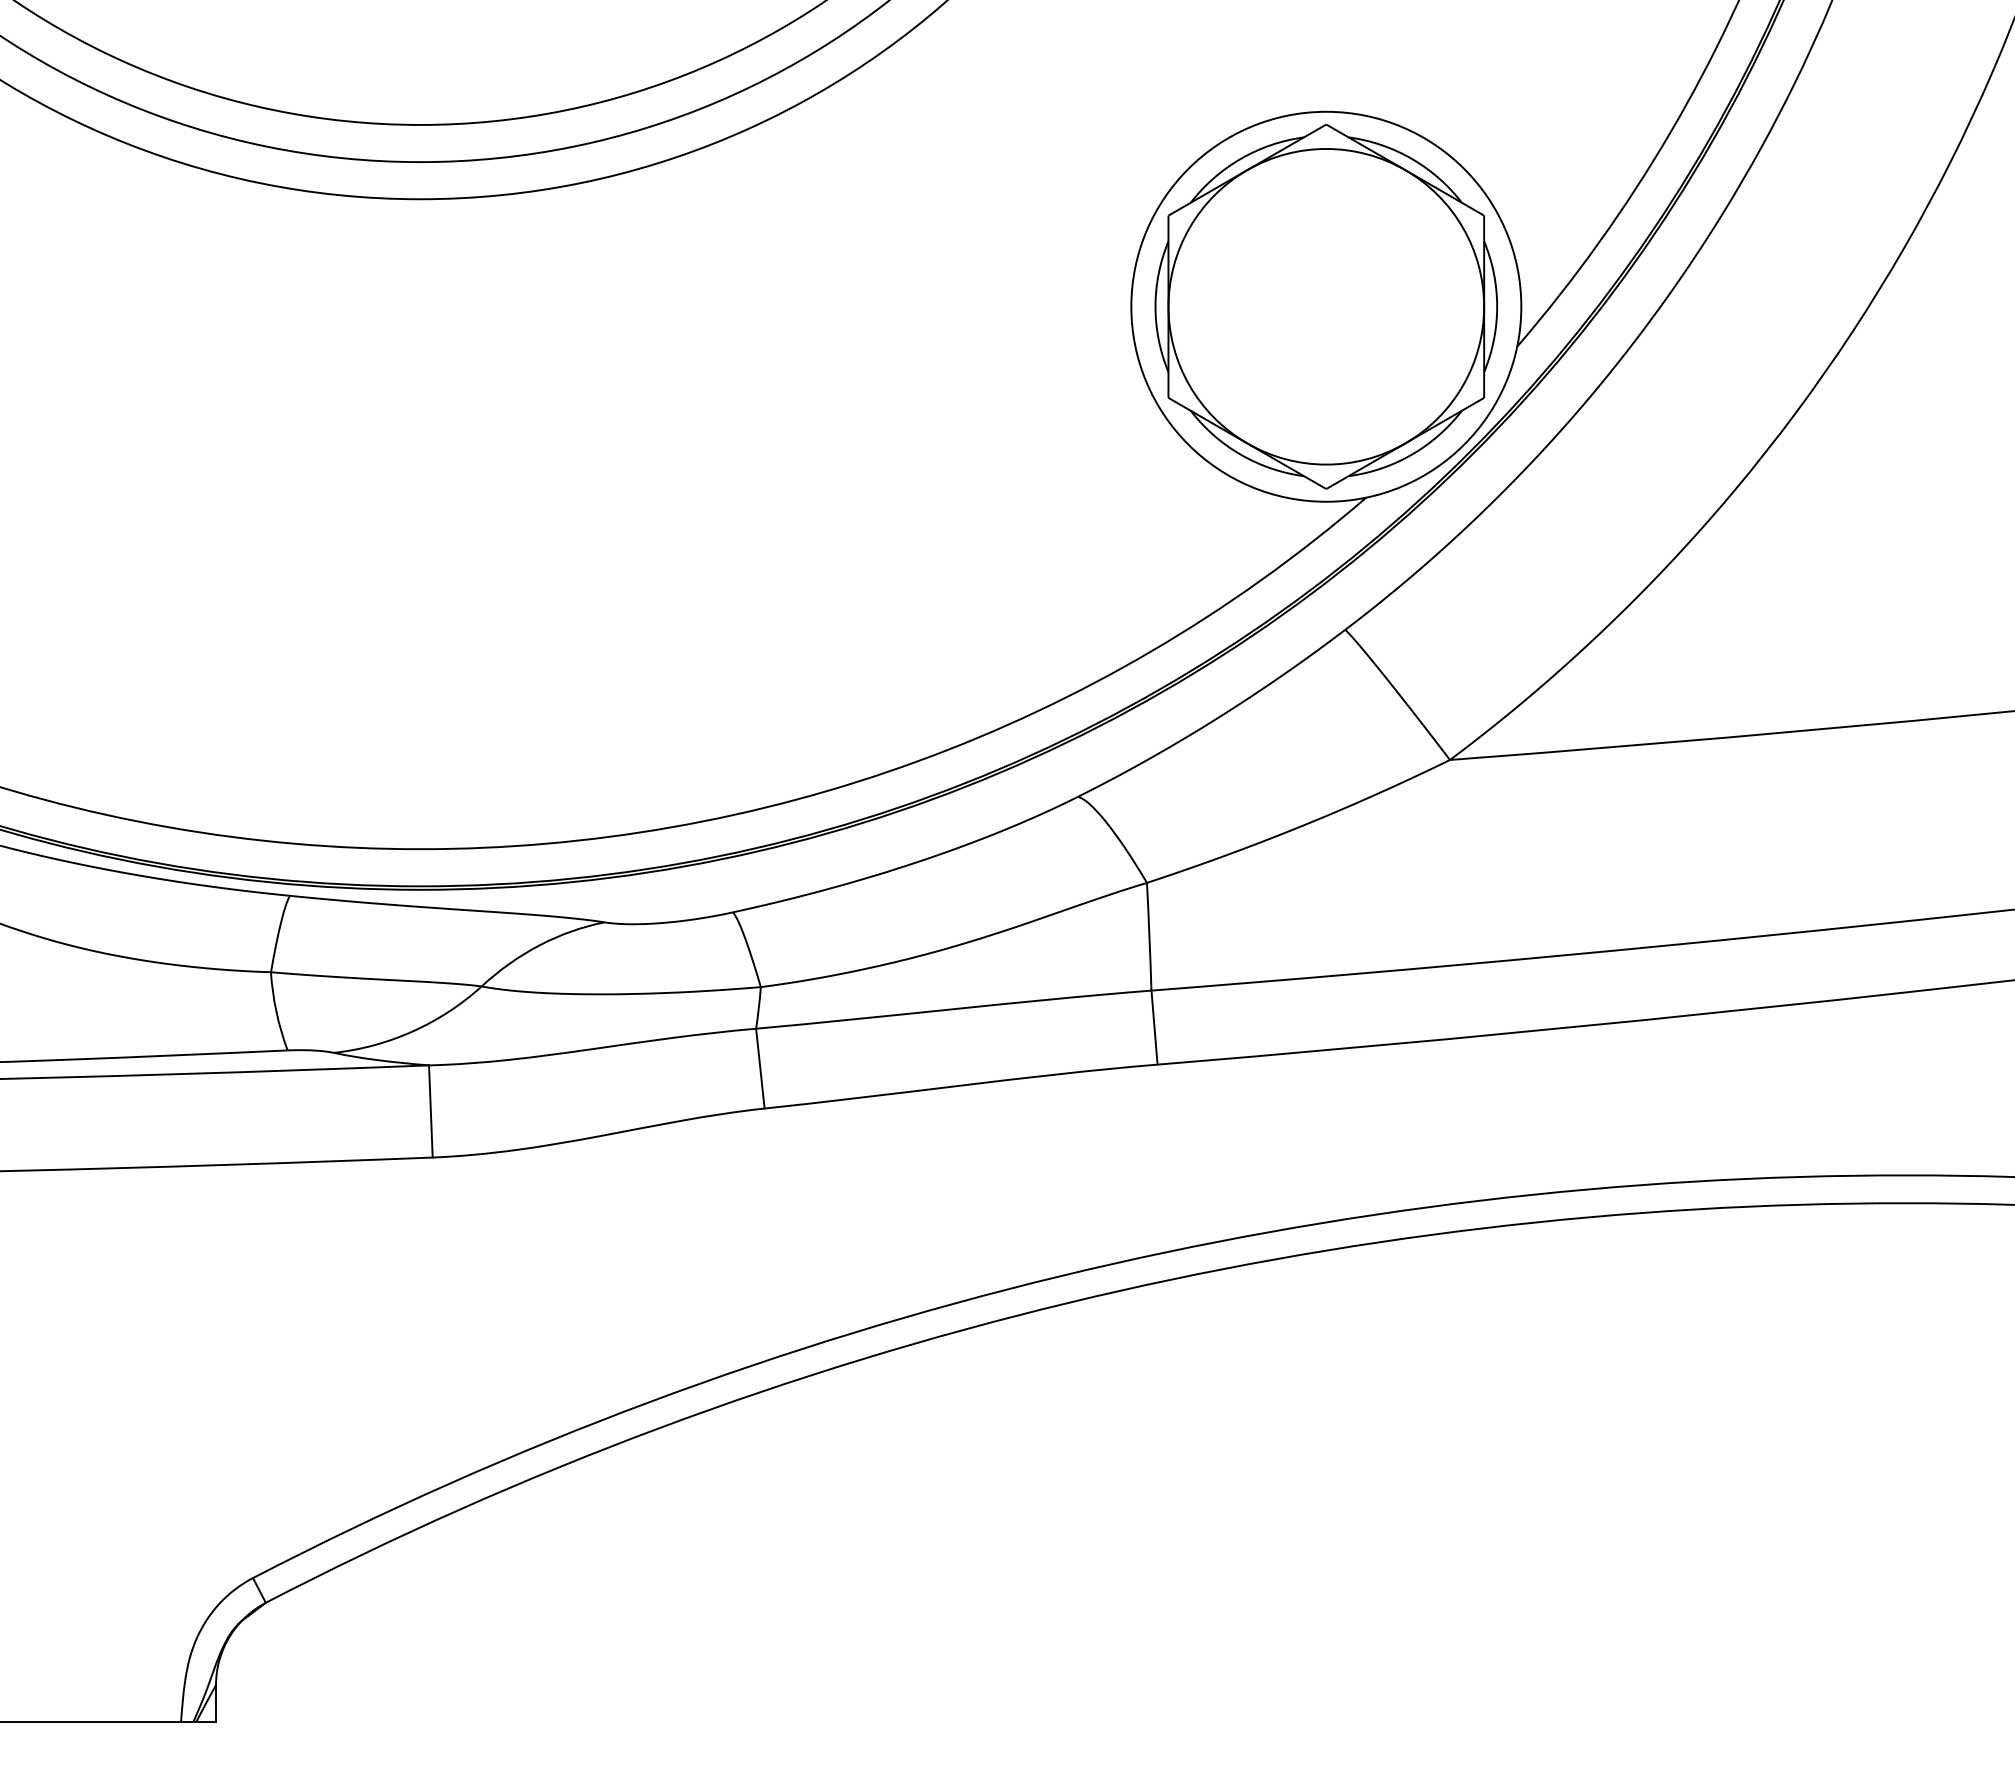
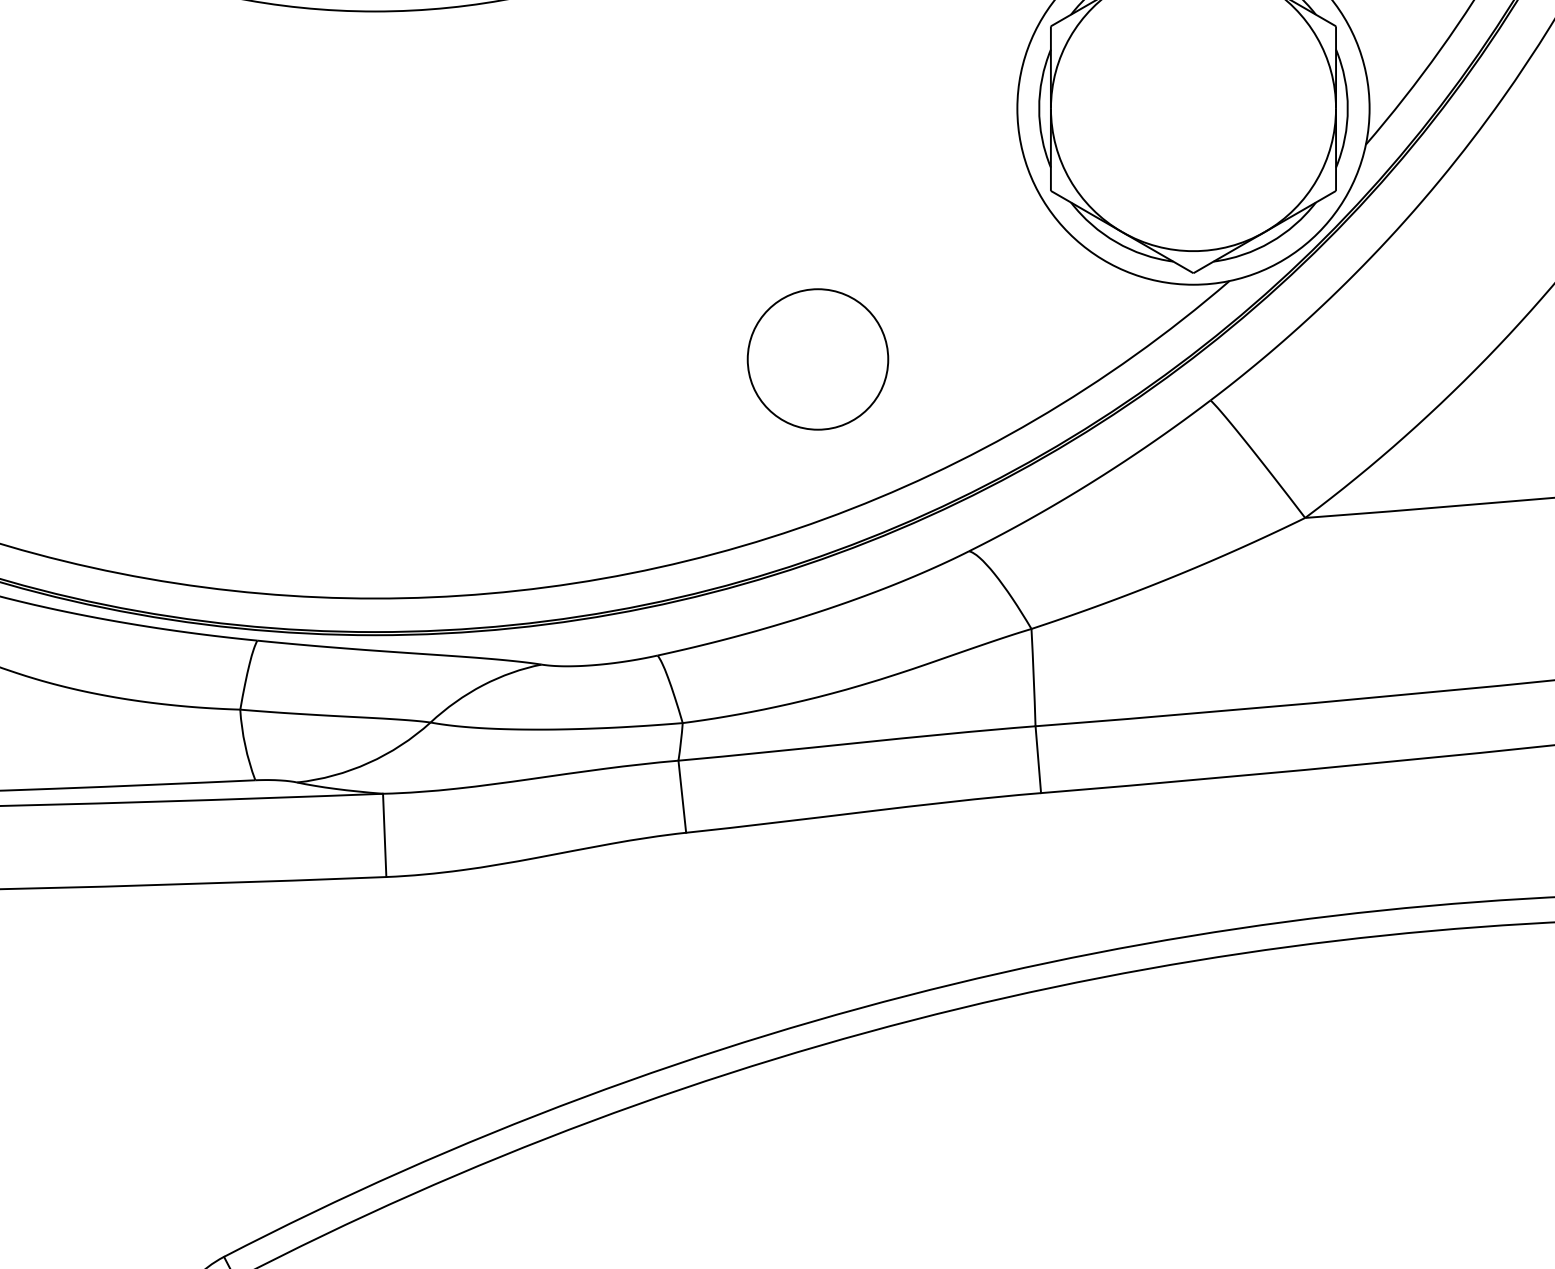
circle: (910, 584) -> (817, 359), added

